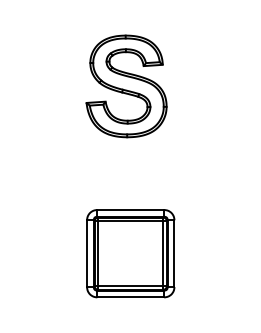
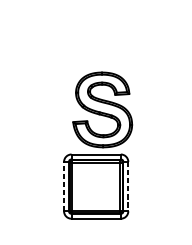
part: (126, 86) -> (102, 109), moved
line: (87, 253) -> (64, 186), solid -> dashed
line: (174, 254) -> (128, 187), solid -> dashed

